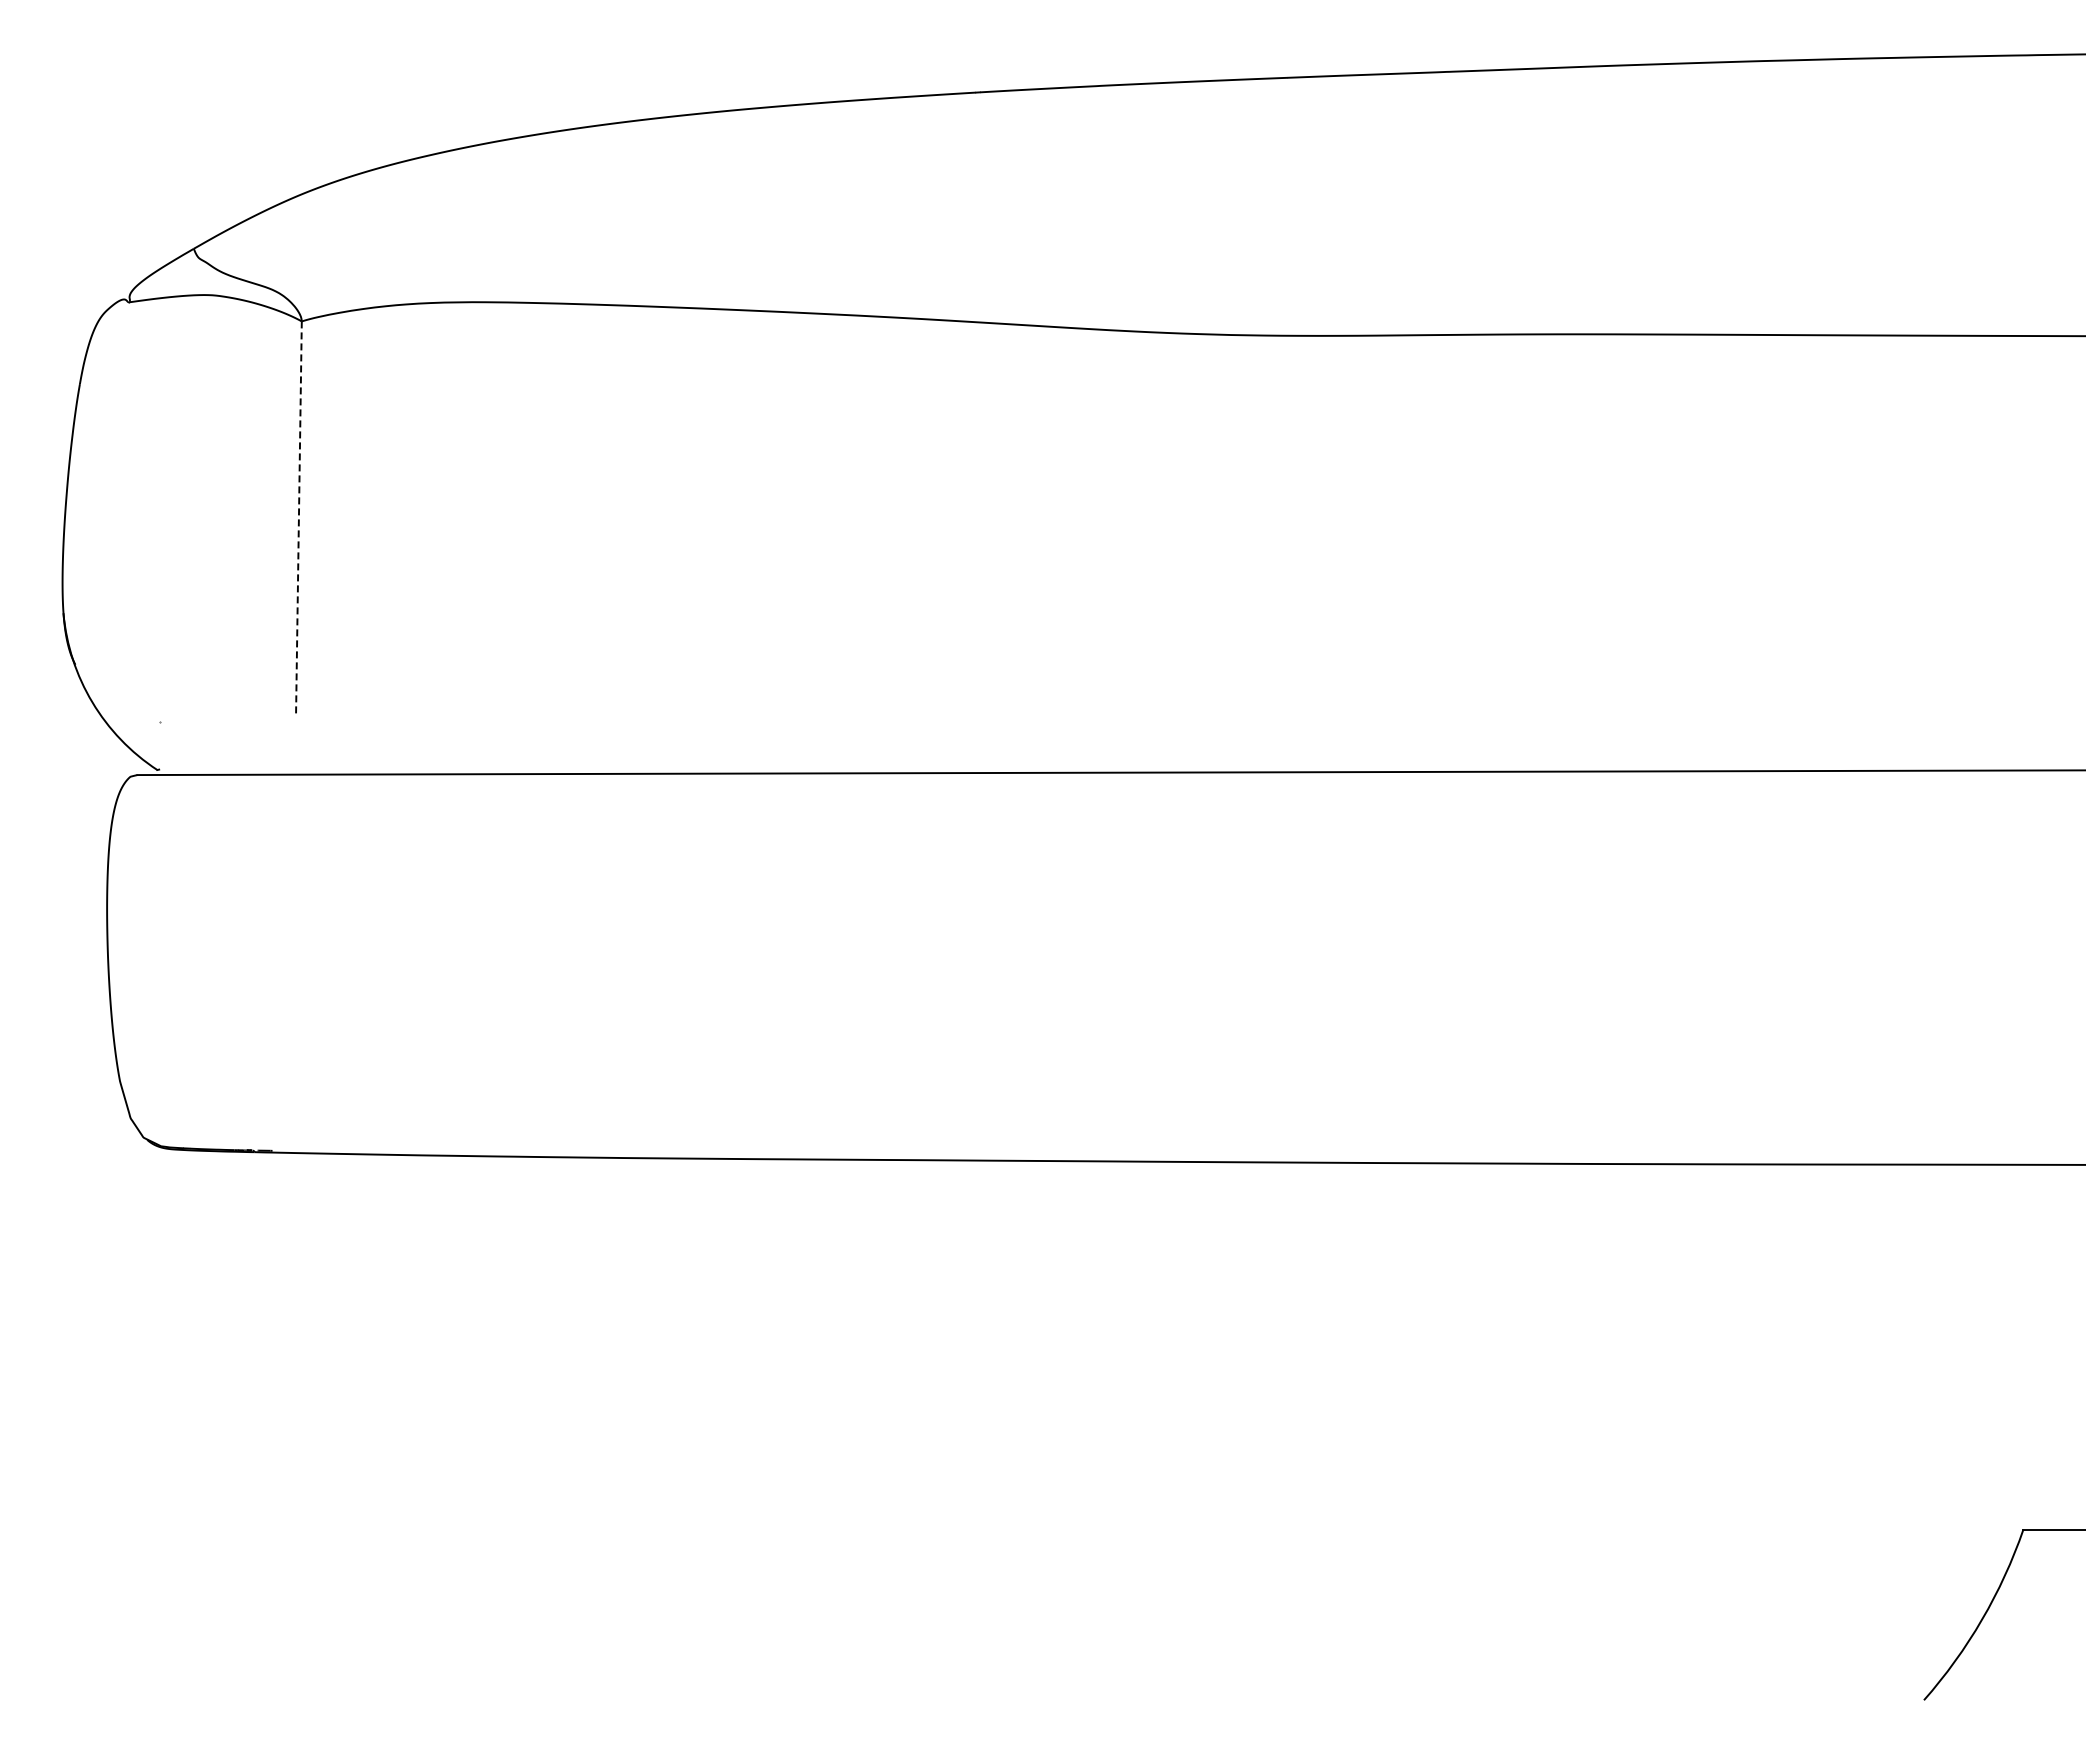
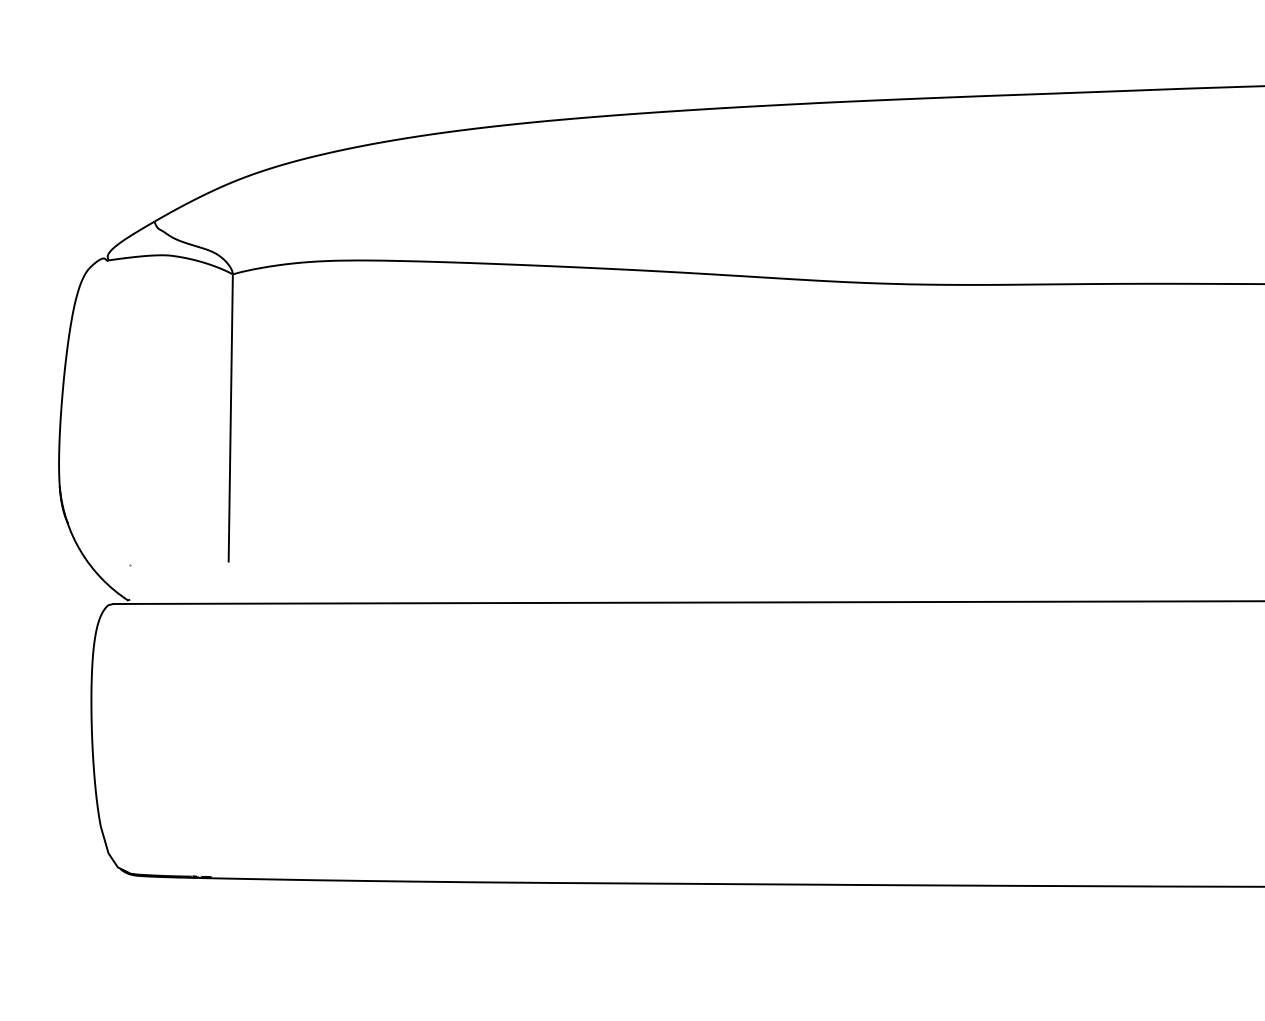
line: (298, 519) -> (230, 418), dashed -> solid

